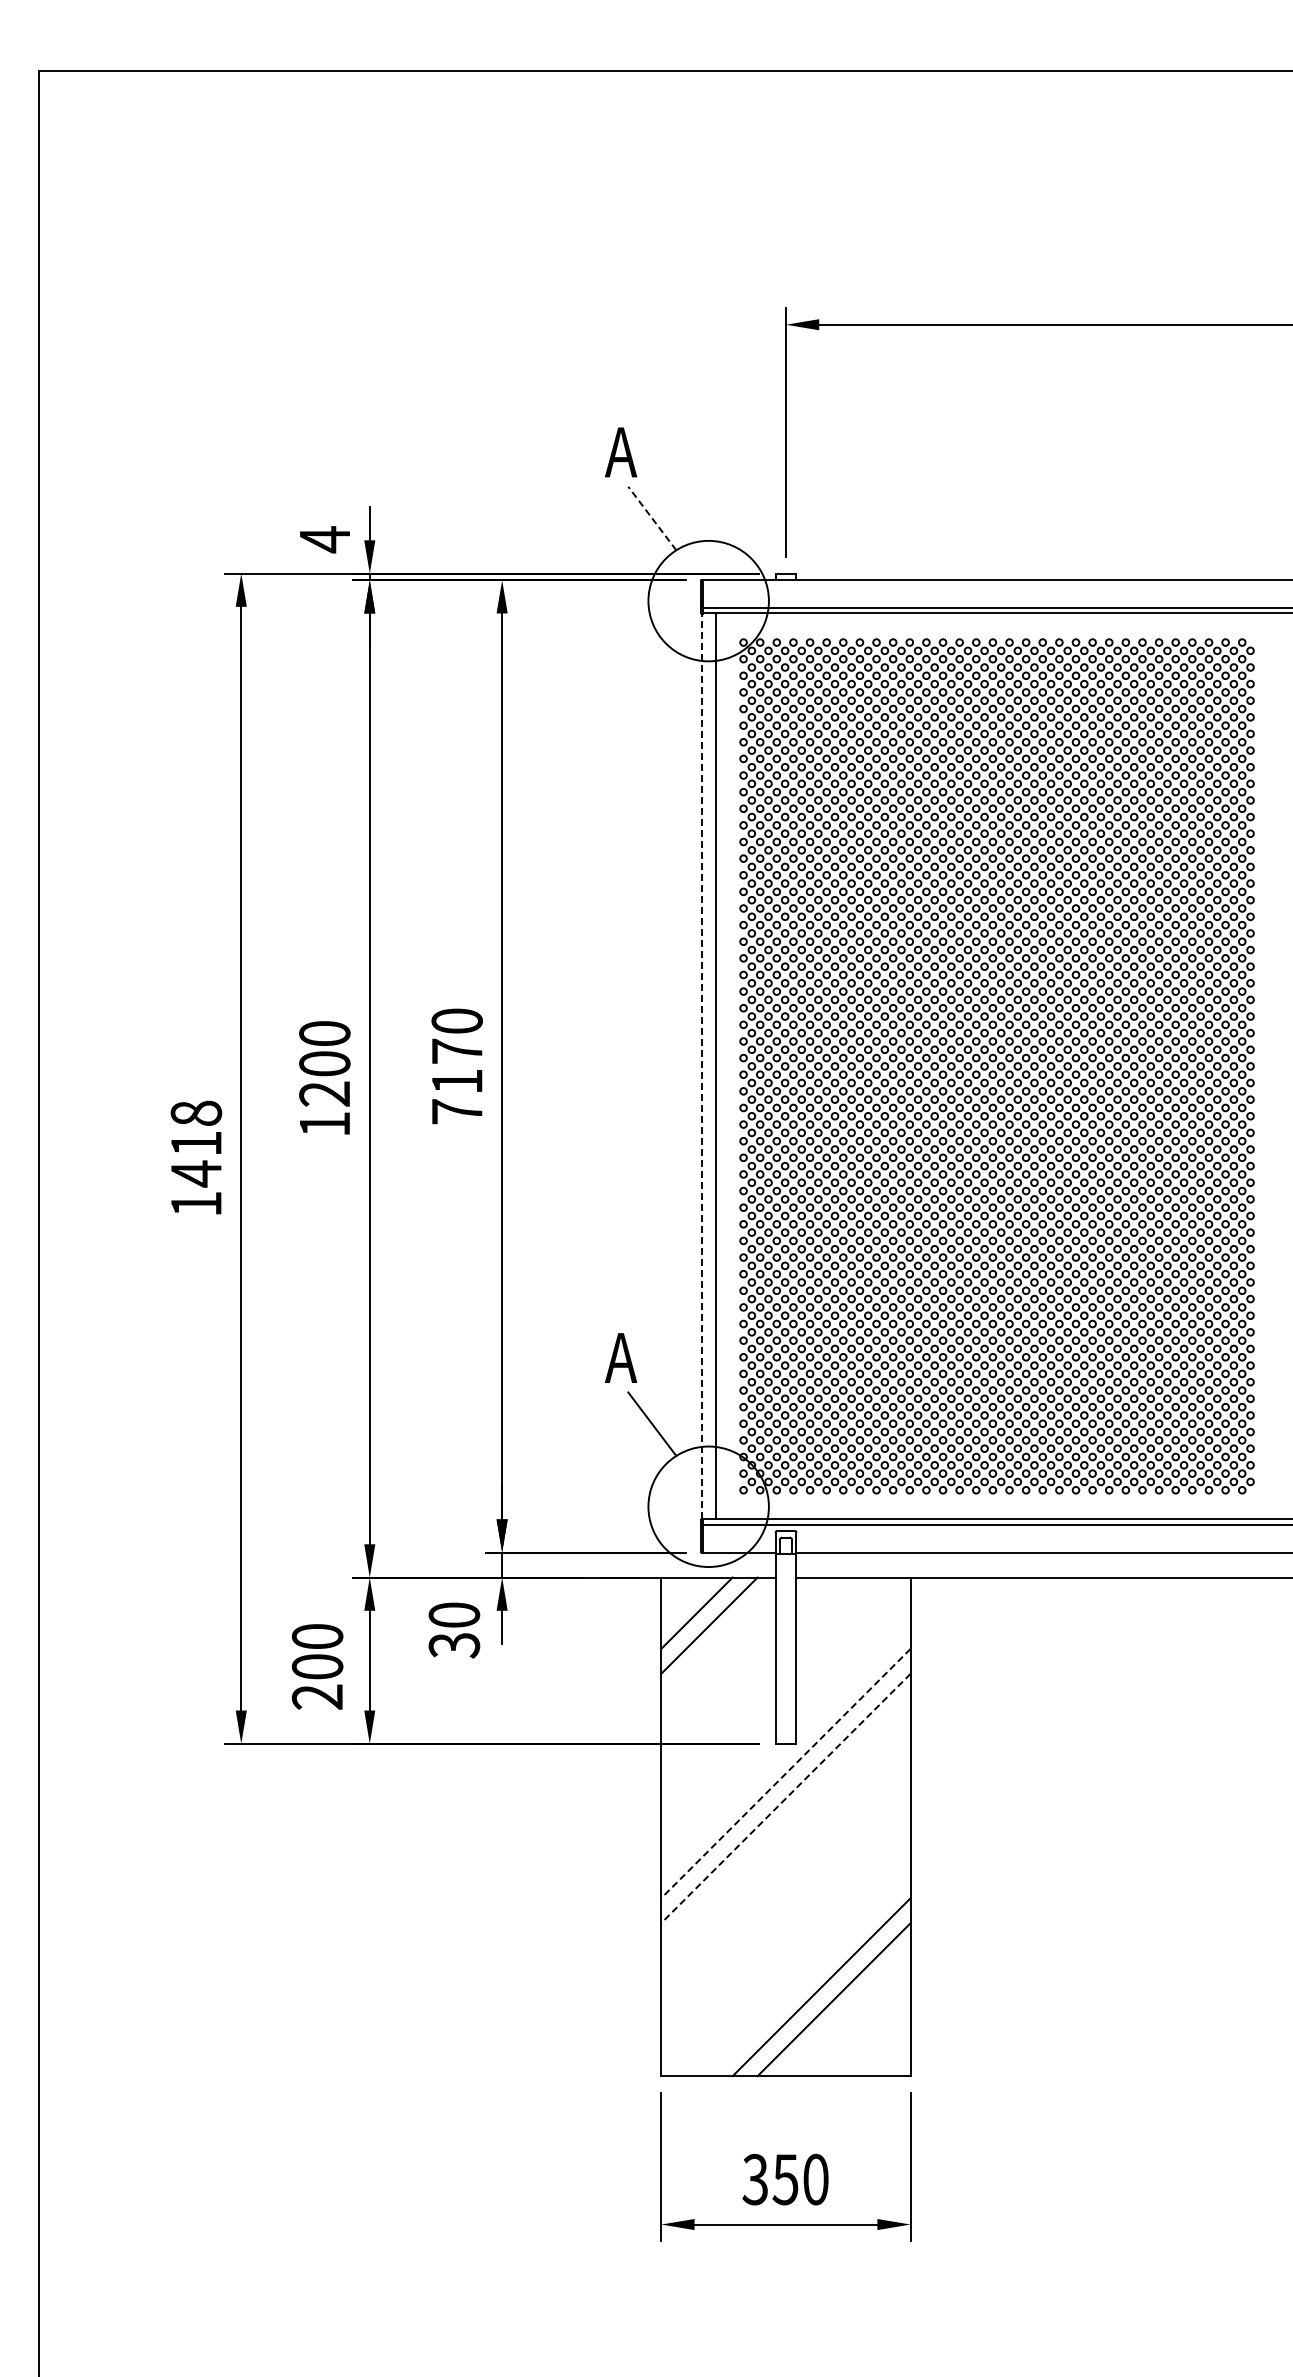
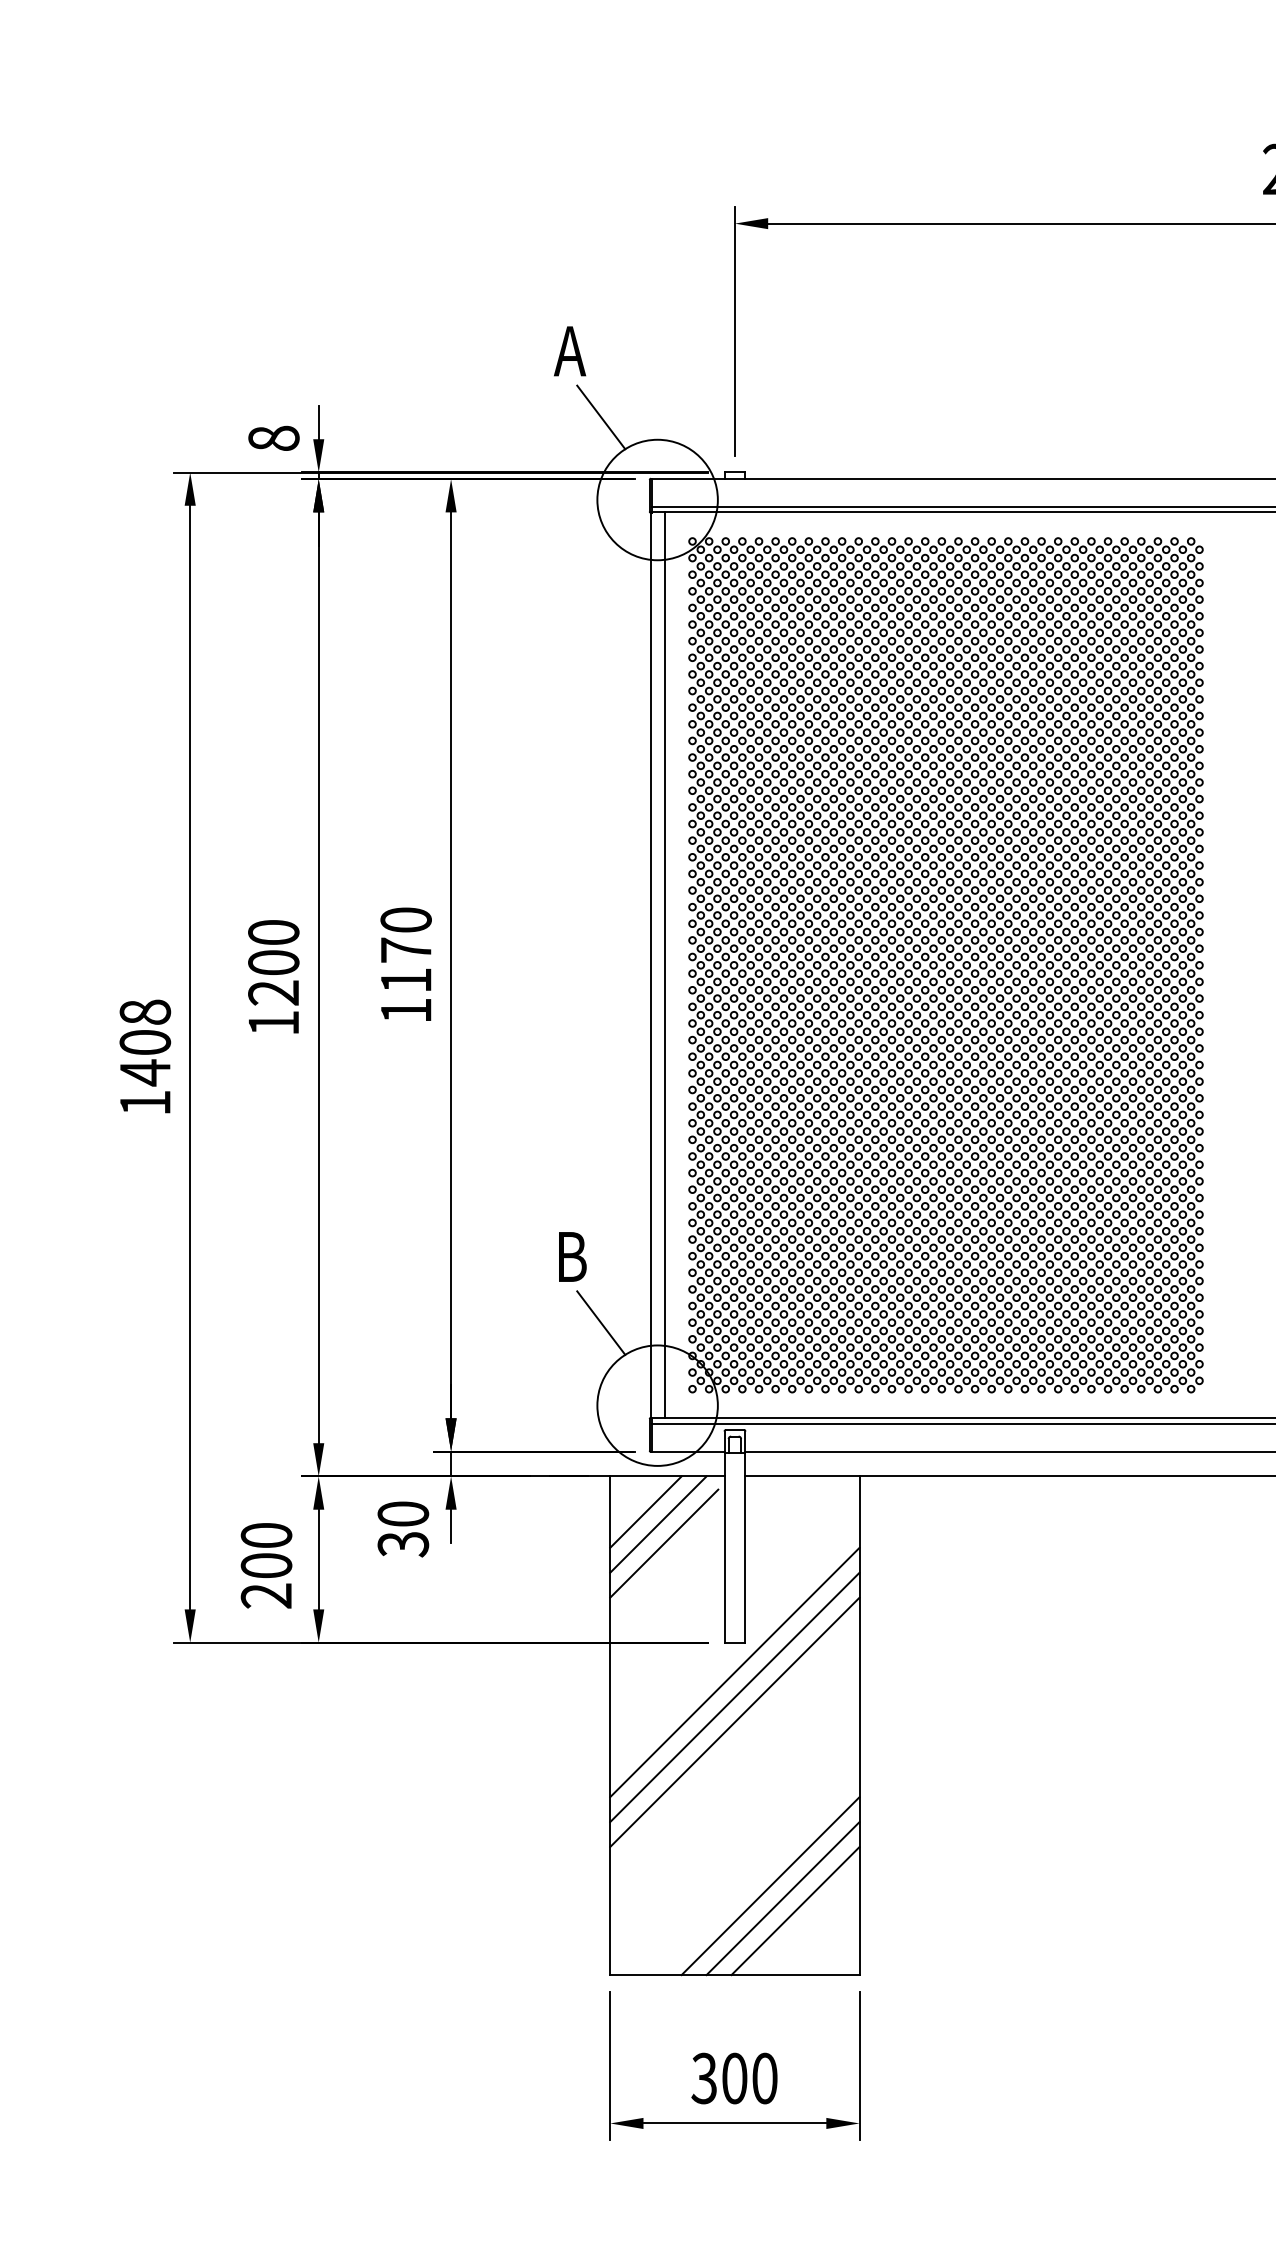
line: (652, 518) -> (601, 417), dashed -> solid
text: (324, 539) -> (273, 438), 4 -> 8
line: (702, 1066) -> (651, 965), dashed -> solid
text: (457, 1111) -> (406, 1010), 7170 -> 1170
text: (196, 1143) -> (145, 1042), 1418 -> 1408
text: (620, 1357) -> (569, 1256), A -> B
line: (715, 1644) -> (664, 1543), added
line: (785, 1773) -> (734, 1672), dashed -> solid
line: (785, 1798) -> (734, 1697), dashed -> solid
line: (785, 1823) -> (734, 1722), added
line: (846, 2012) -> (795, 1911), added
text: (785, 2179) -> (734, 2078), 350 -> 300

